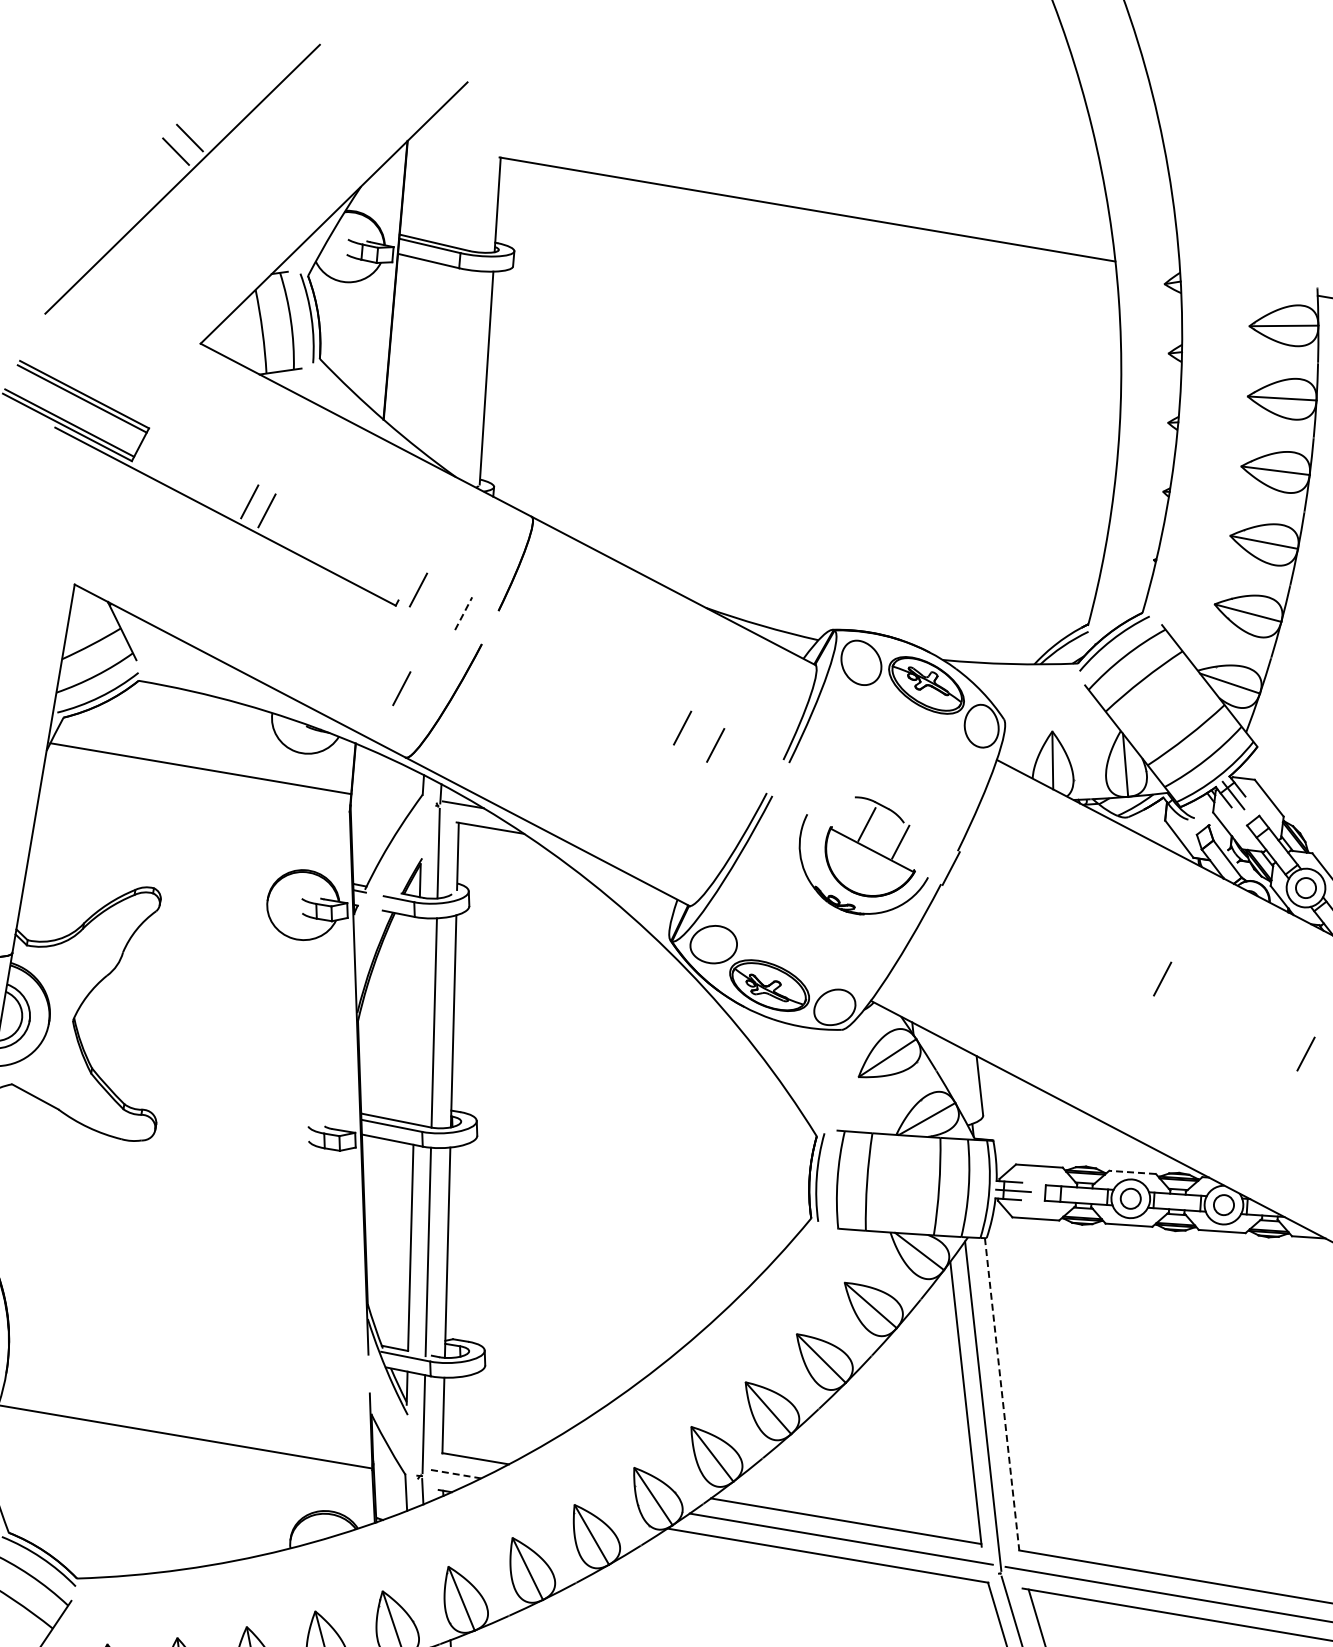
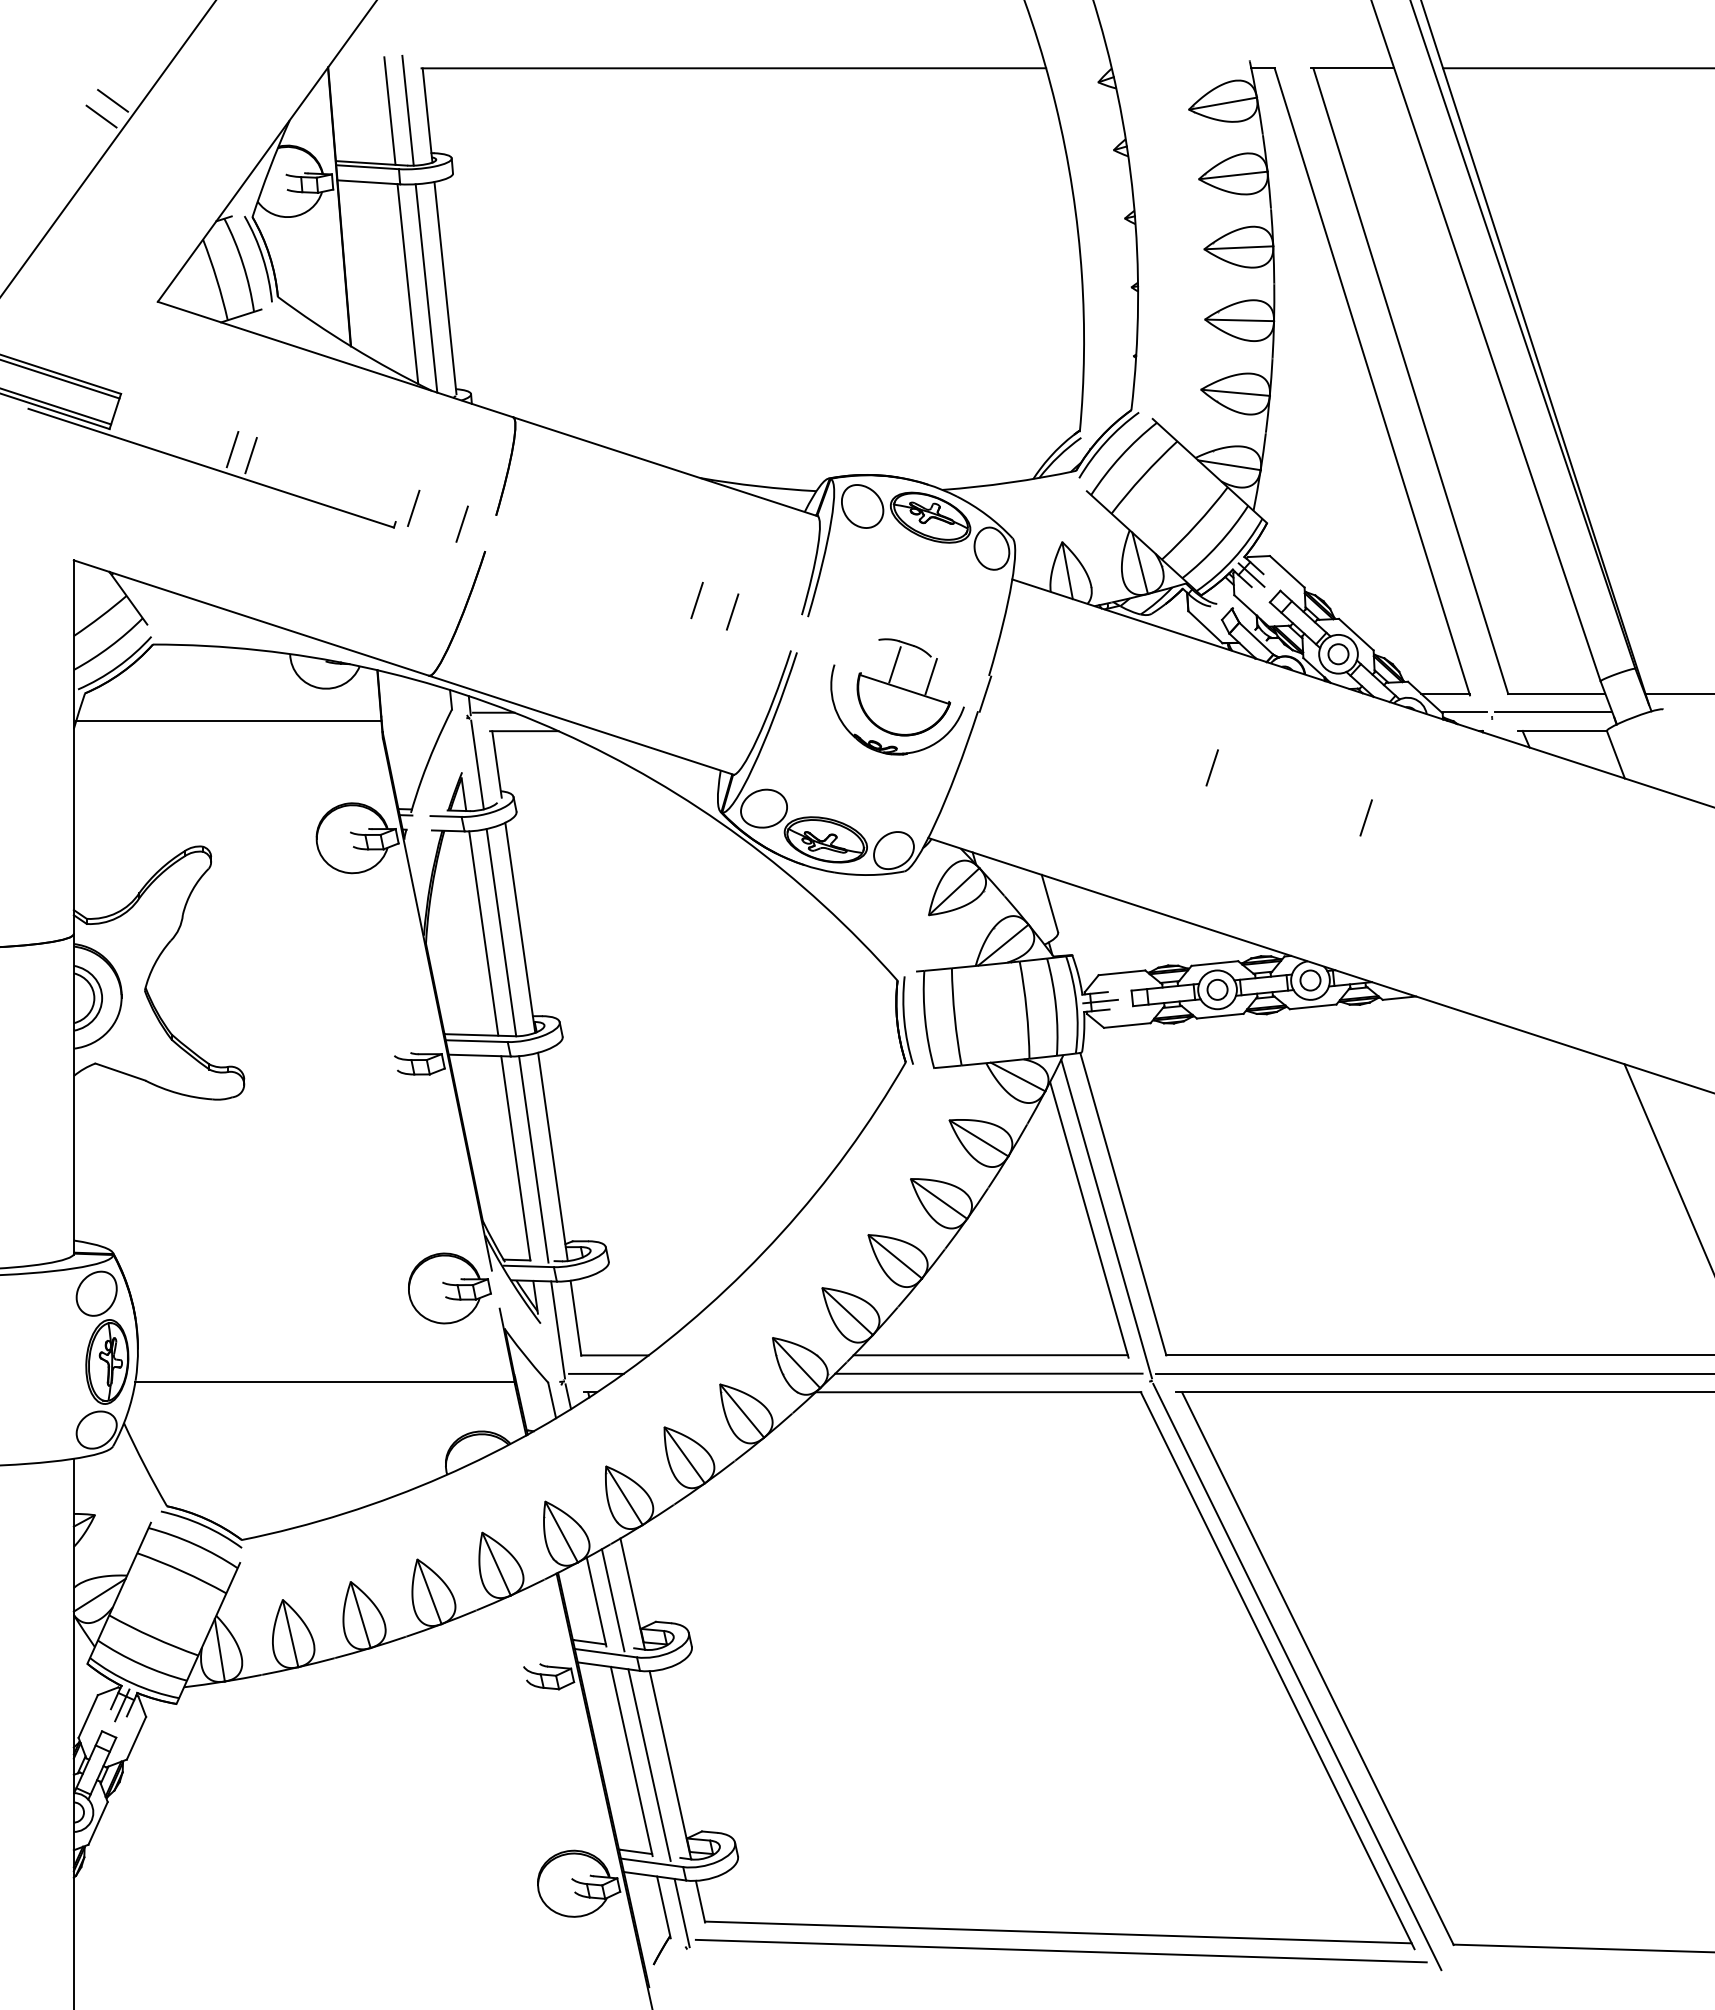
line: (460, 193) -> (389, 110), added
line: (478, 196) -> (407, 110), added
line: (449, 368) -> (407, 284), added
line: (467, 375) -> (426, 288), added
line: (464, 613) -> (462, 523), dashed -> solid
line: (401, 687) -> (413, 607), removed
line: (416, 1020) -> (483, 933), added
line: (1132, 1172) -> (1214, 963), dashed -> solid
part: (323, 1365) -> (449, 1288), added
line: (1002, 1394) -> (1123, 1204), dashed -> solid
line: (453, 1473) -> (595, 1373), dashed -> solid

